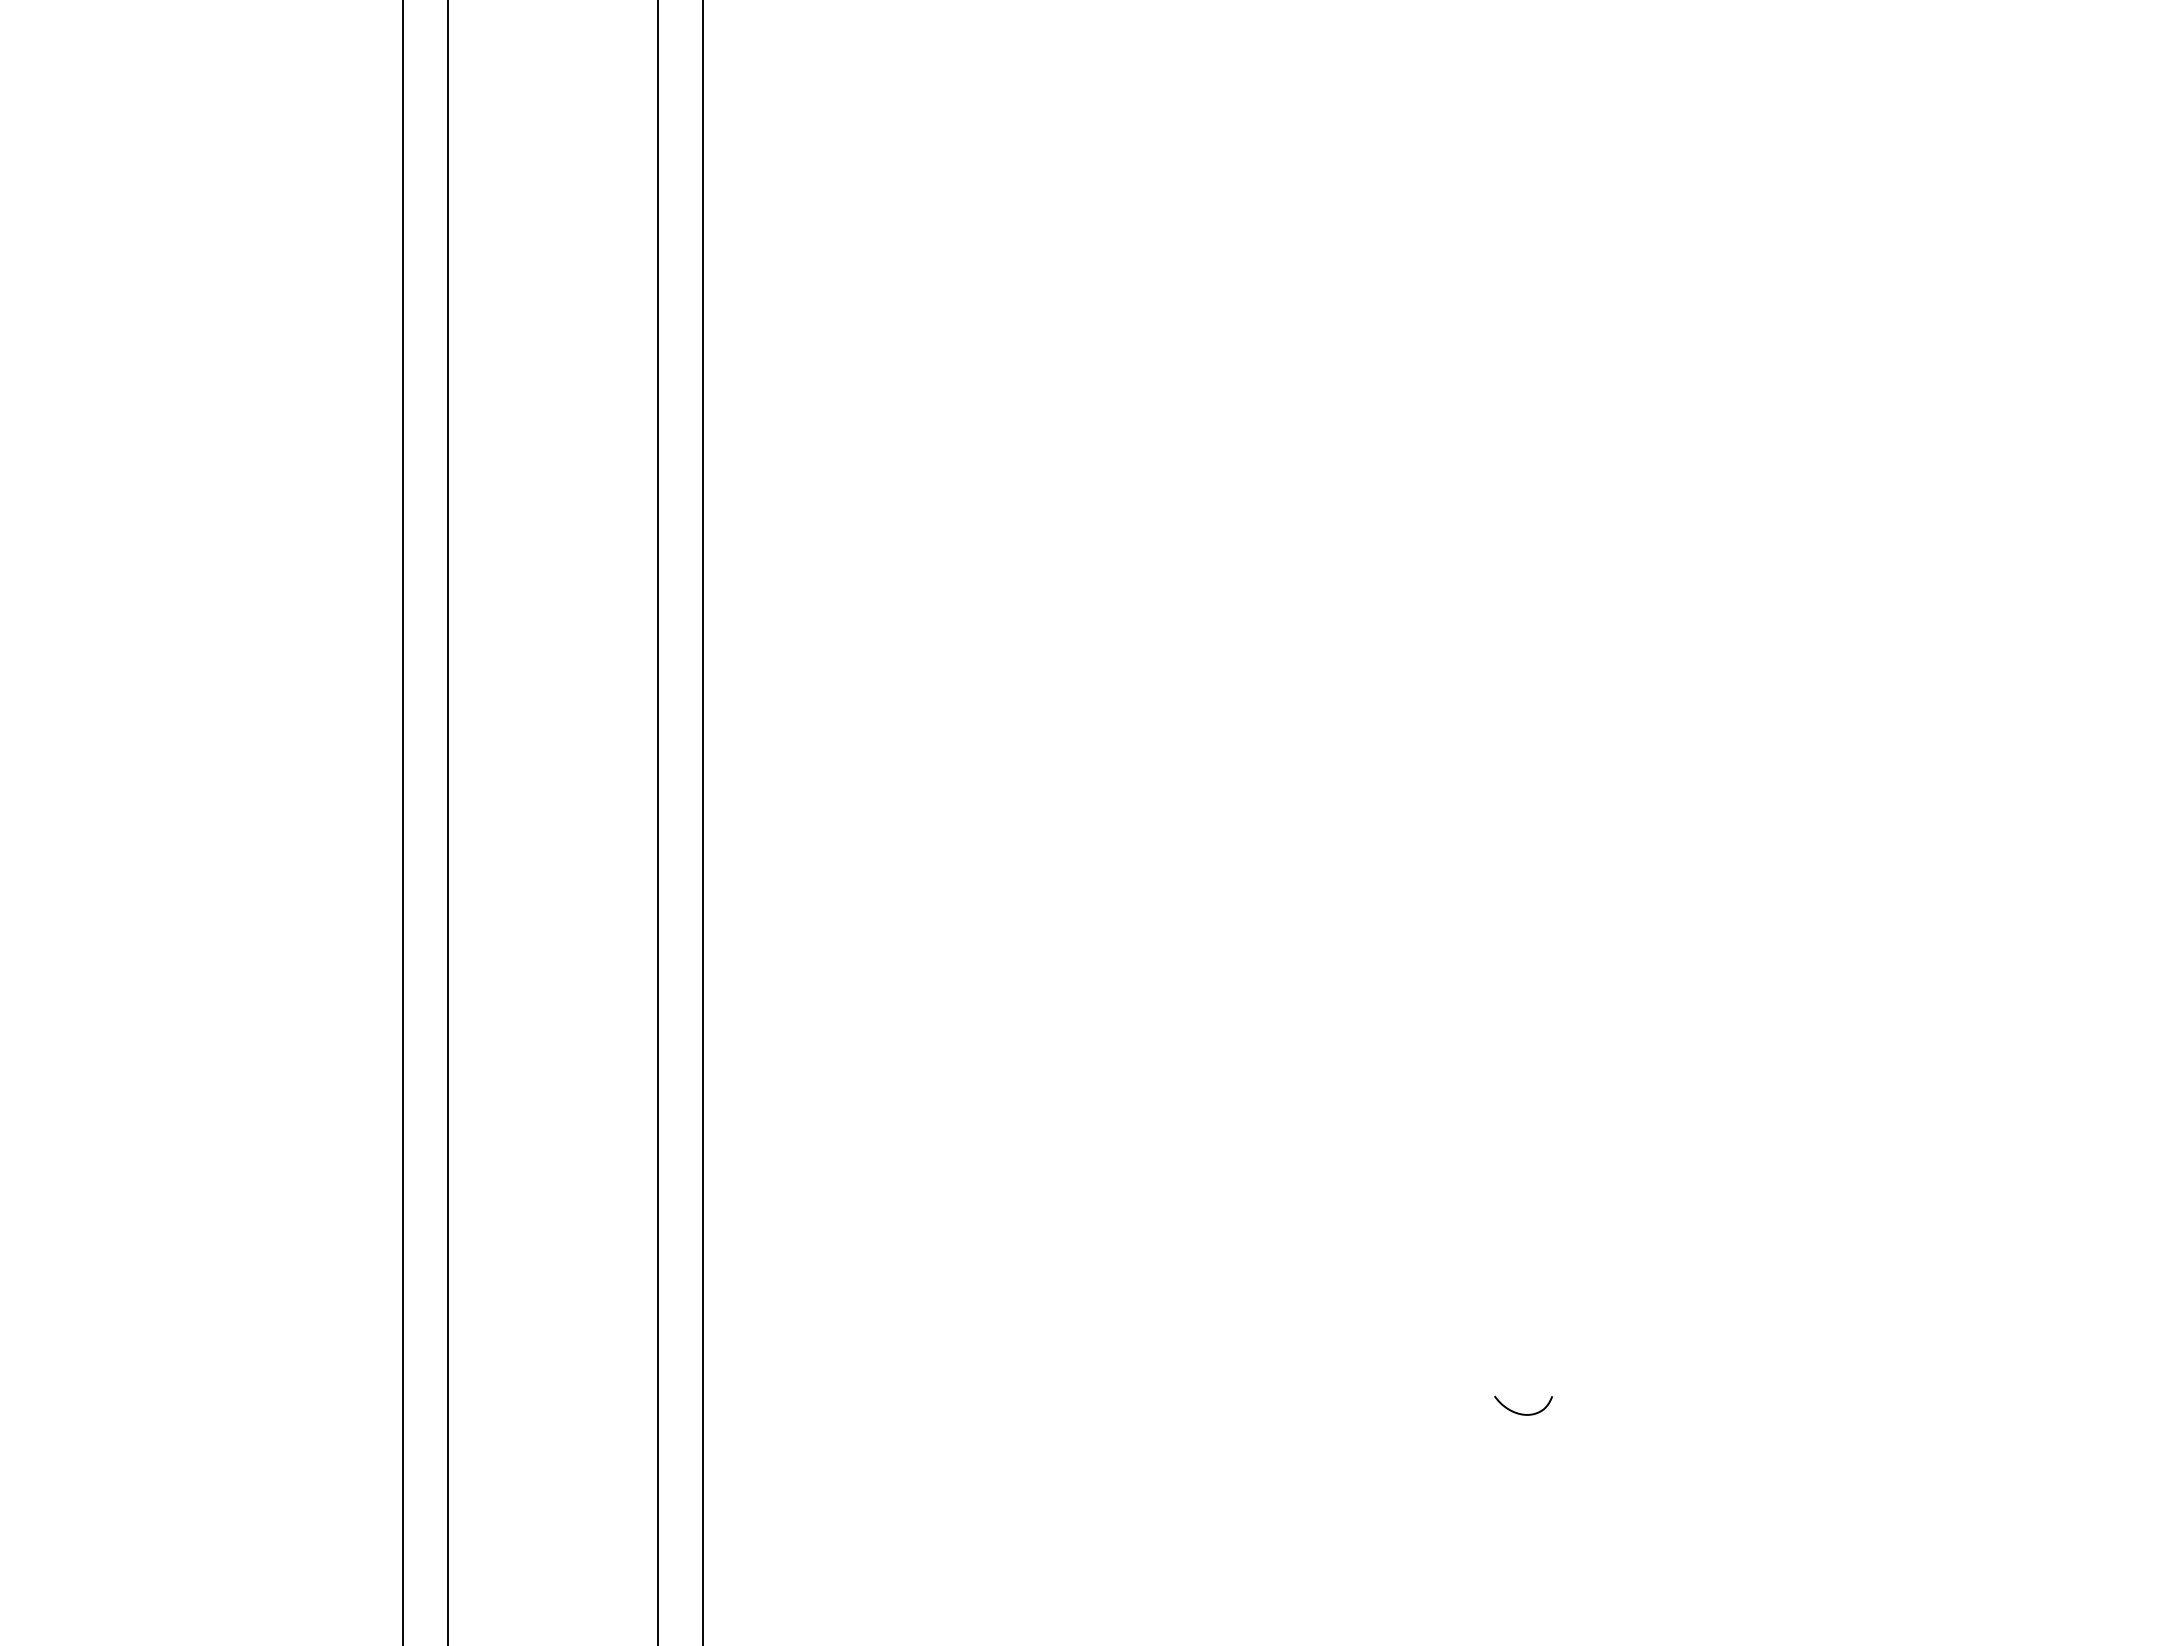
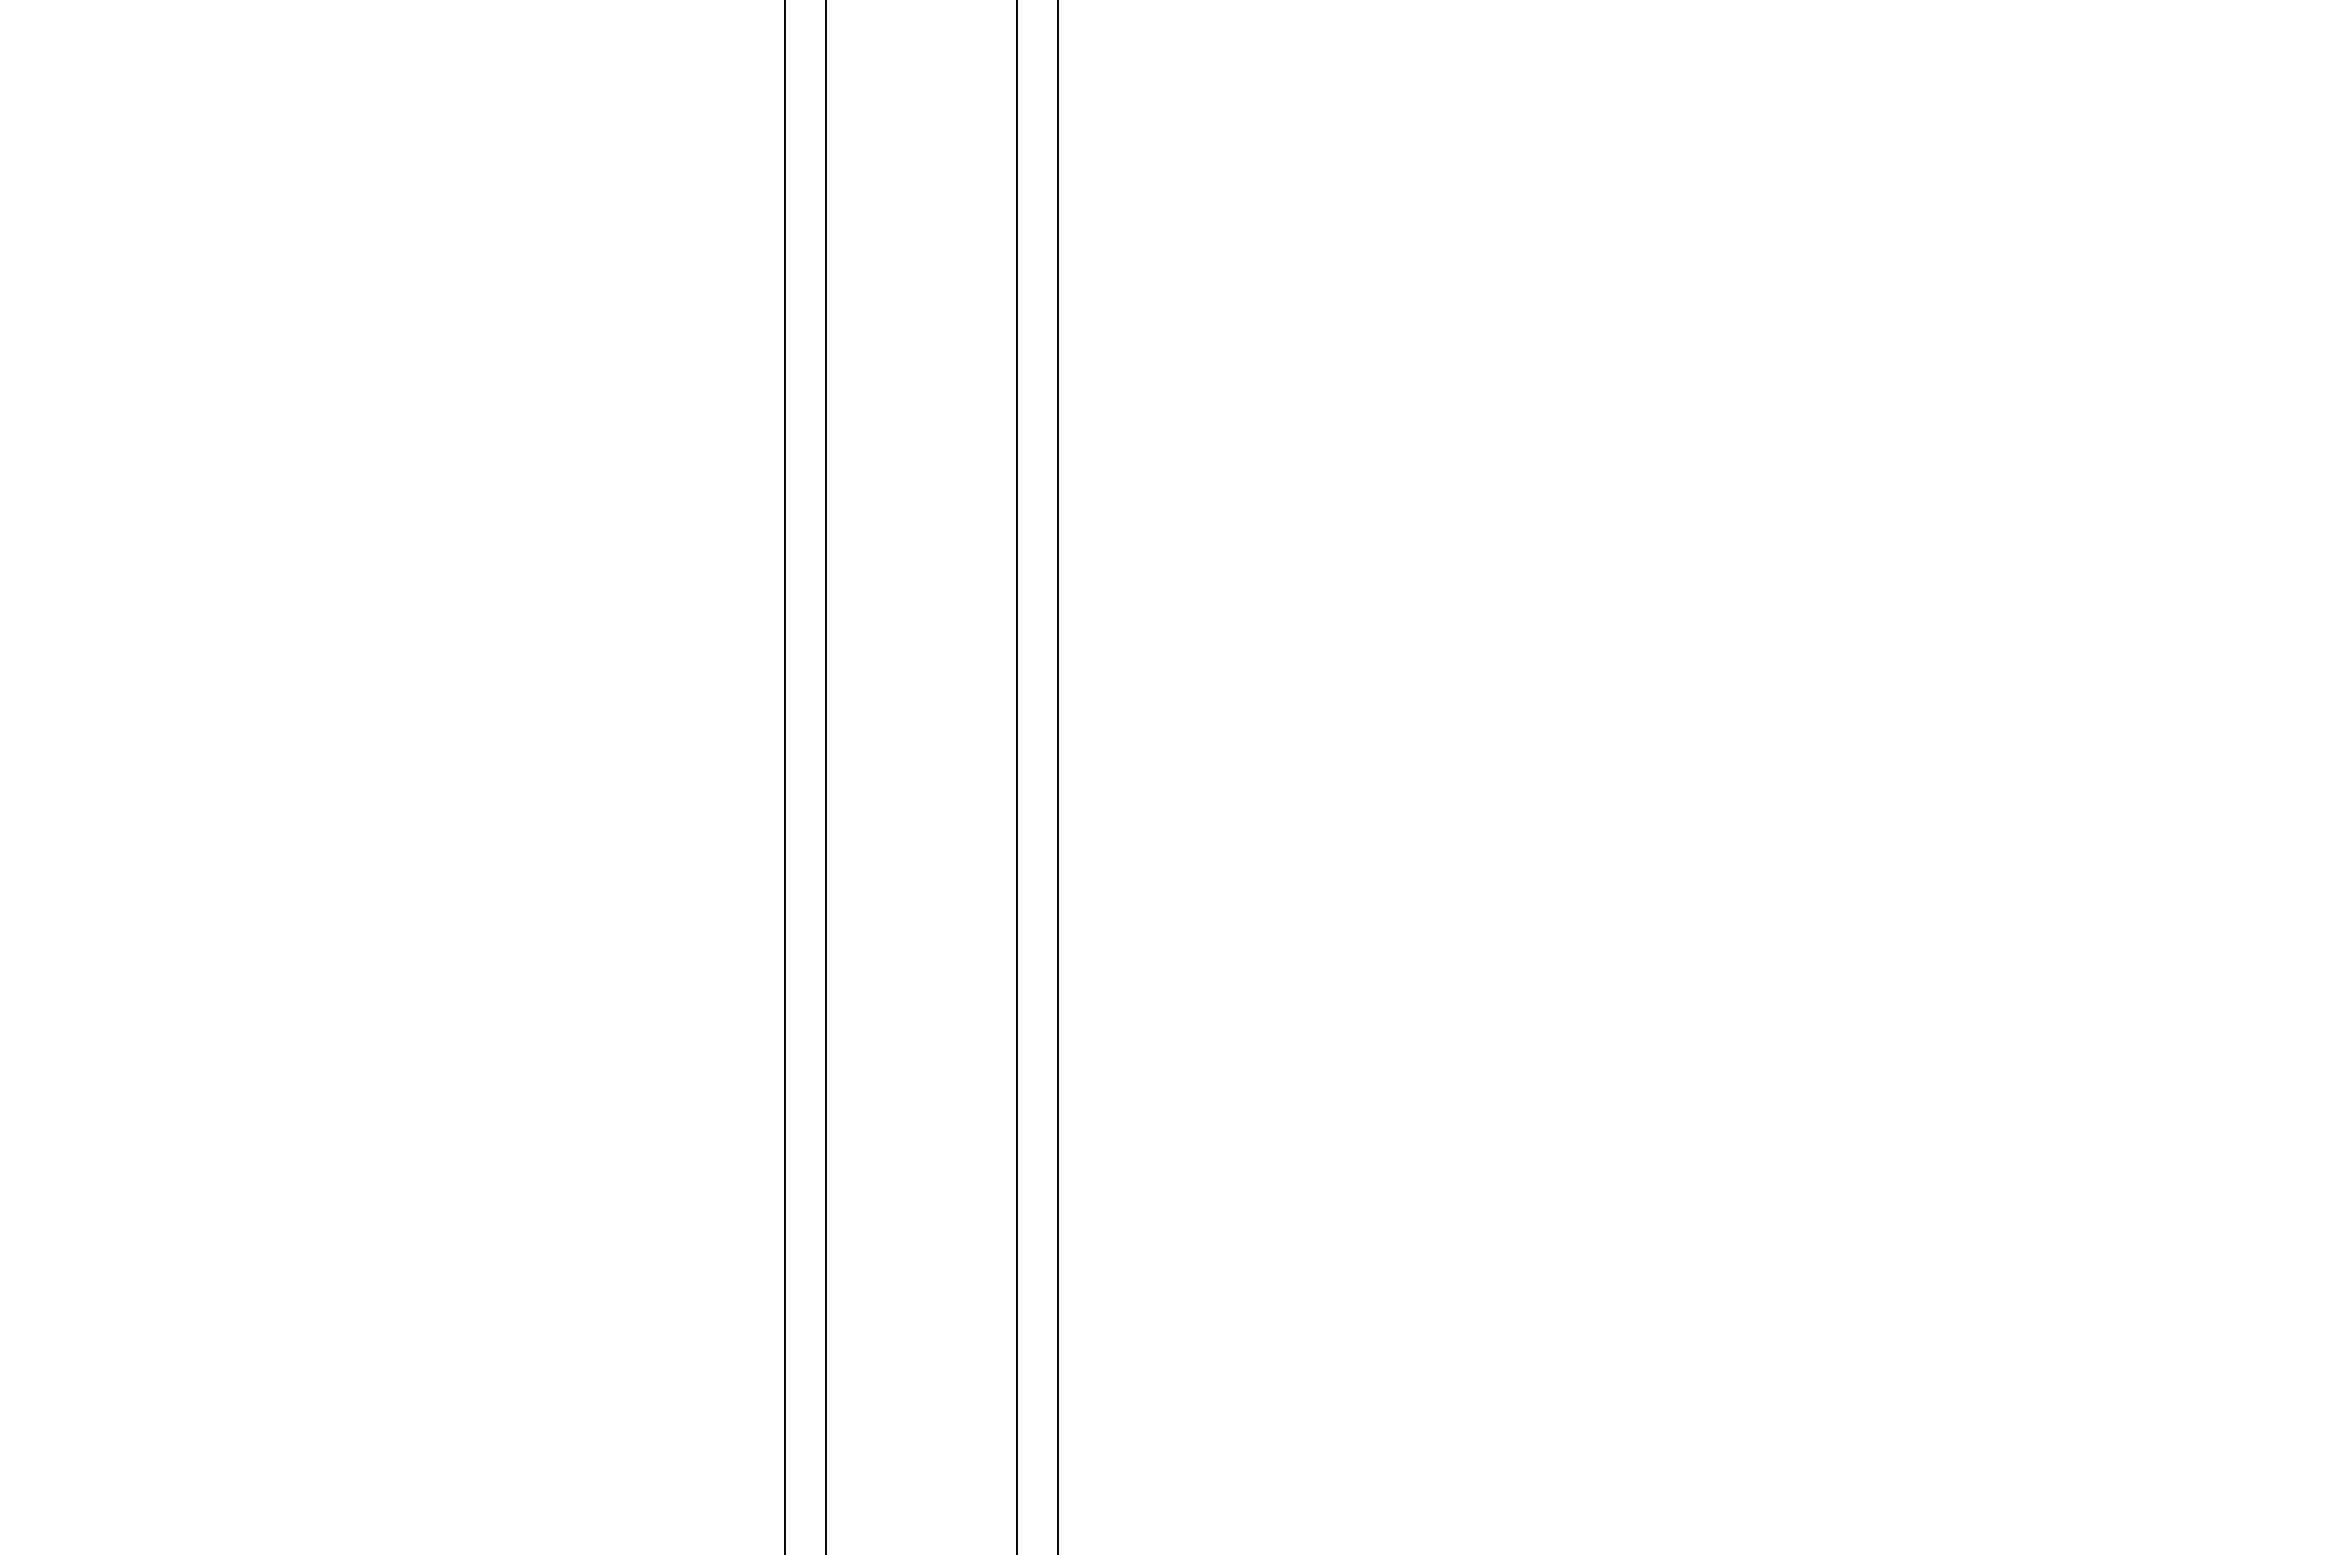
part: (1520, 1412) -> (1801, 1394), removed

